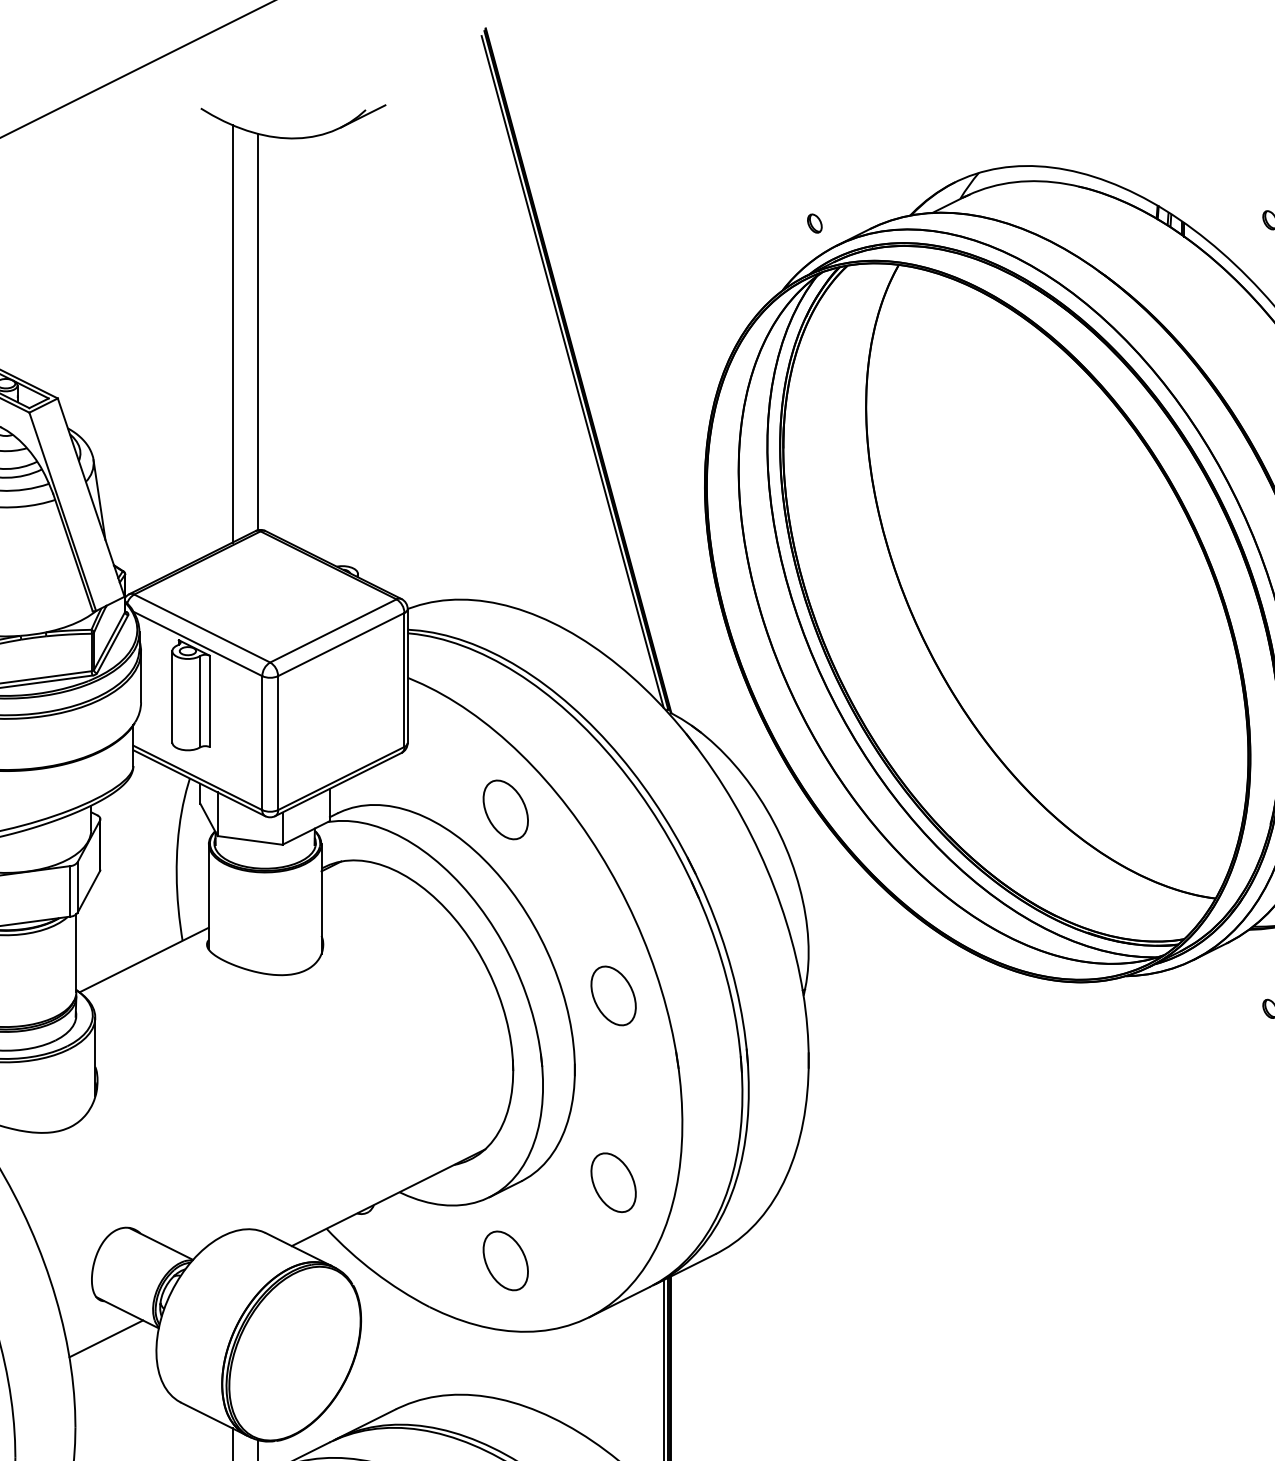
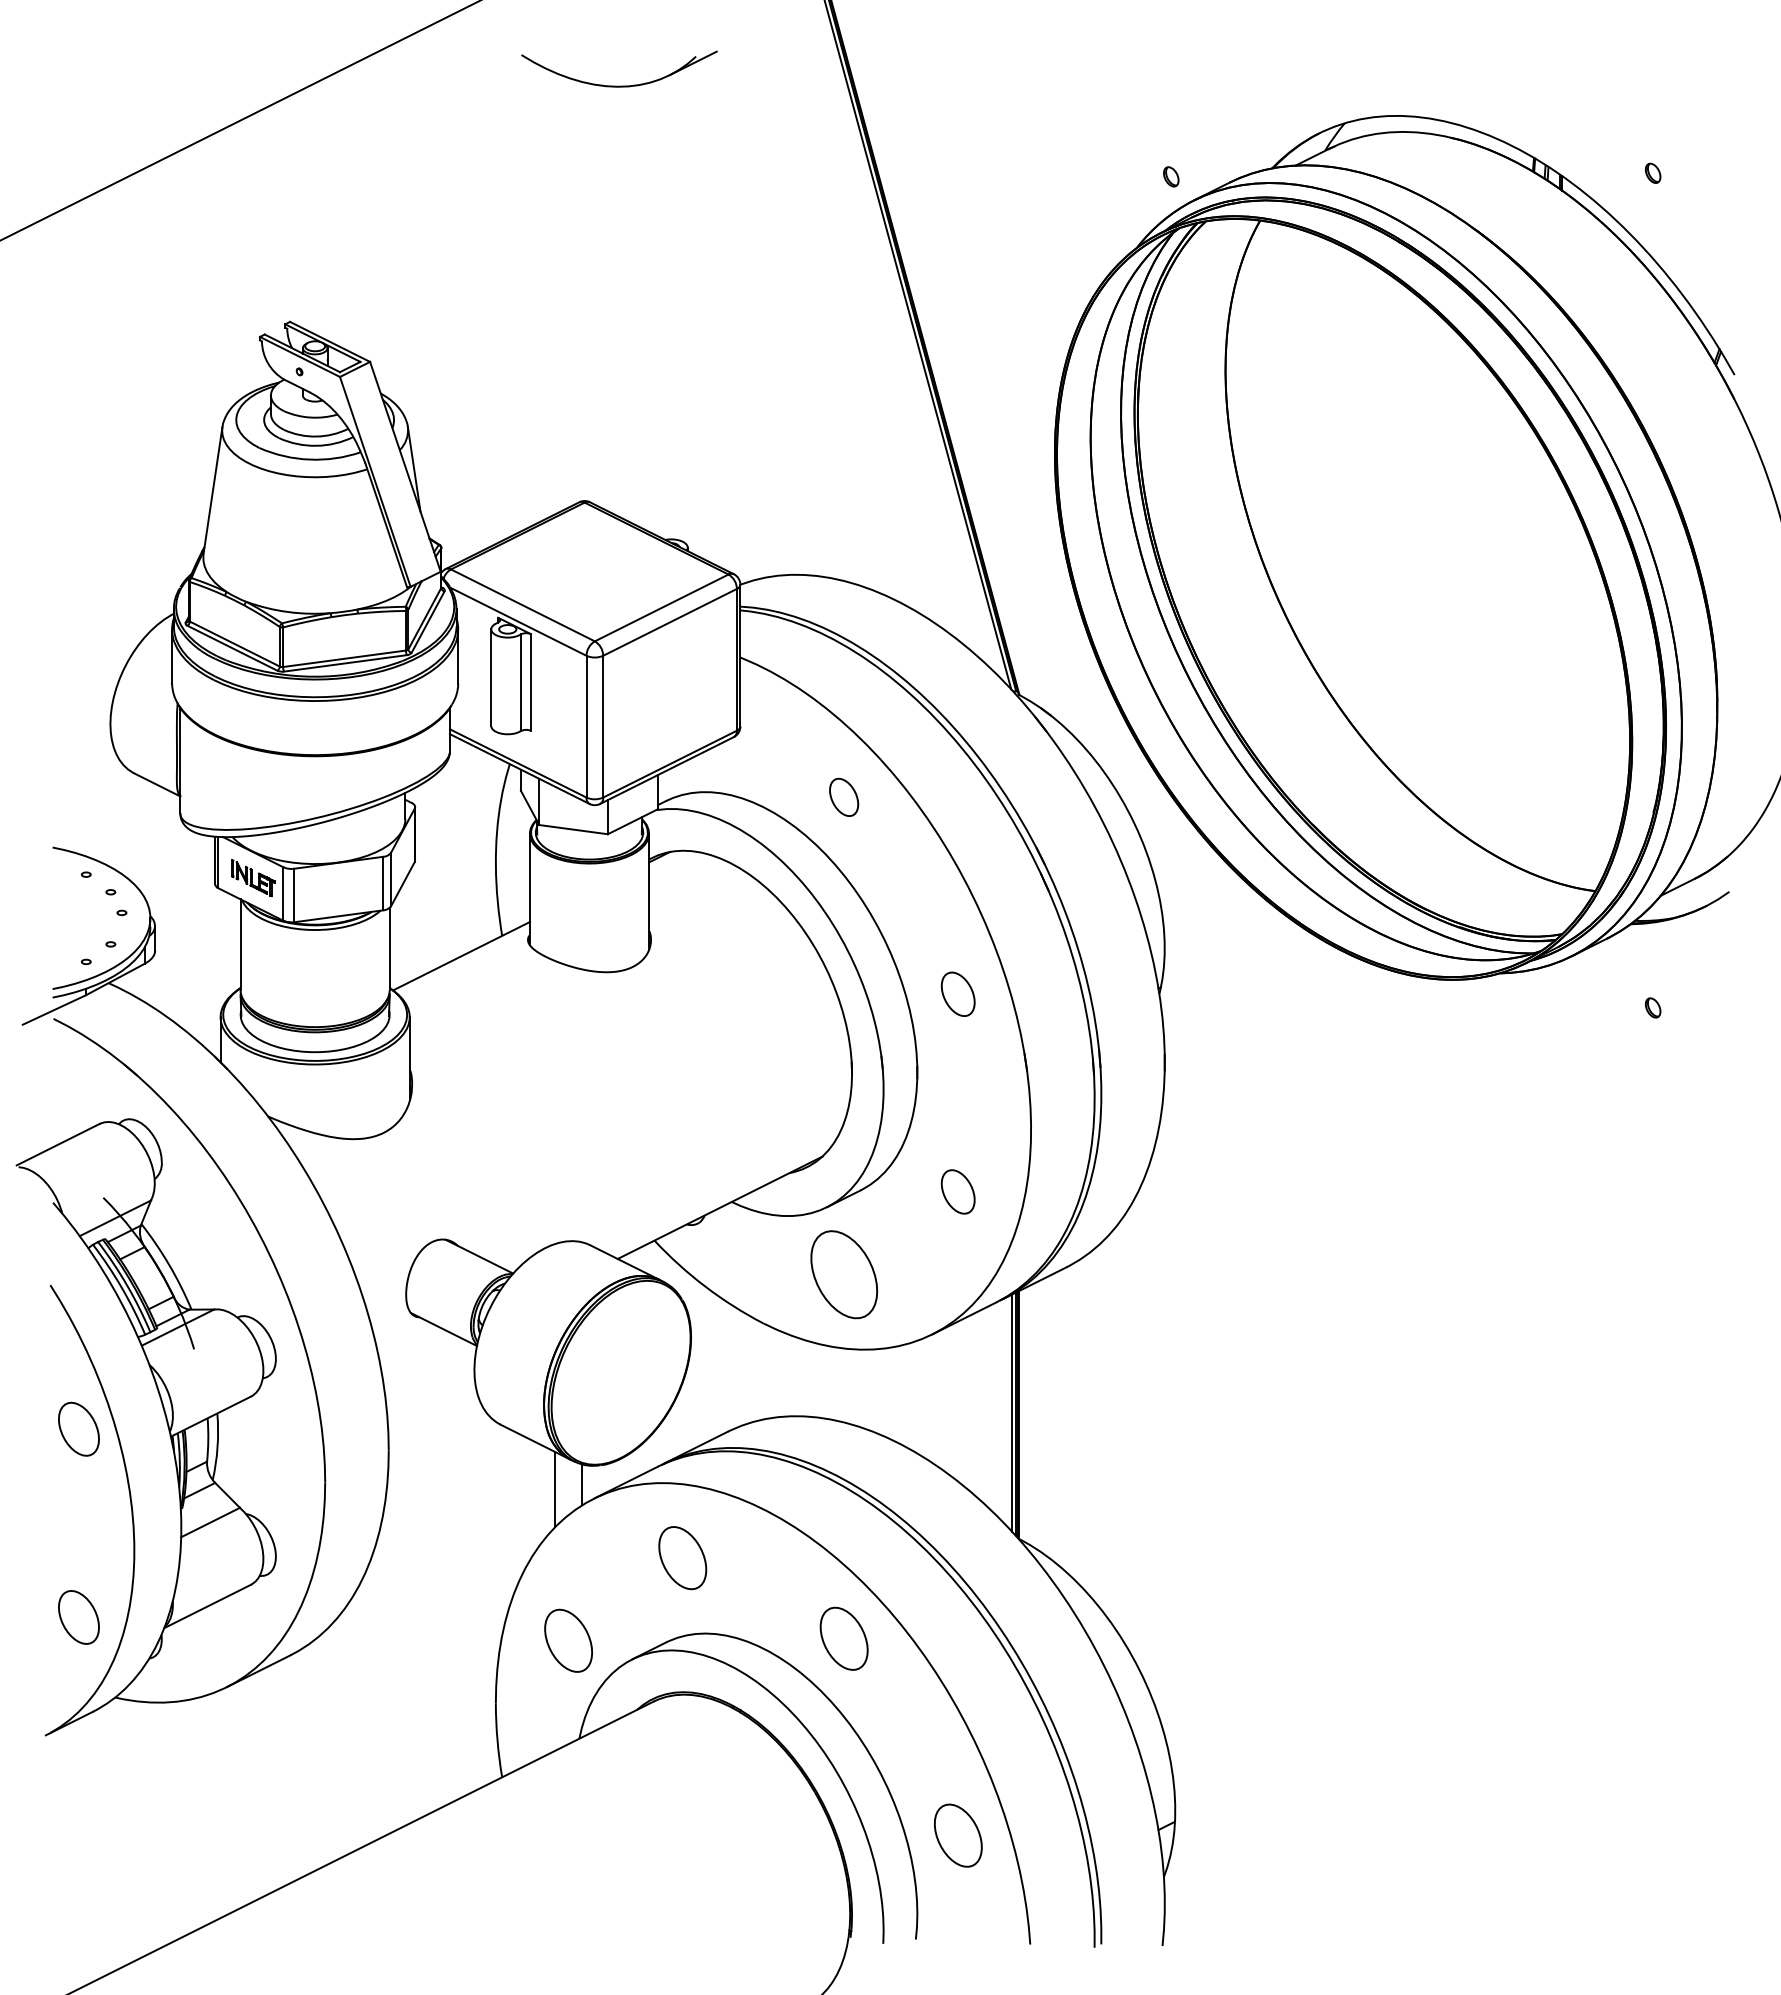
line: (258, 331) -> (582, 291), removed
line: (232, 333) -> (554, 293), removed
part: (505, 810) -> (843, 797), size x0.6
part: (612, 996) -> (957, 994), size x0.7
part: (612, 1182) -> (957, 1191), size x0.7
part: (505, 1260) -> (843, 1274), size x1.4
line: (106, 1338) -> (421, 1356), removed

